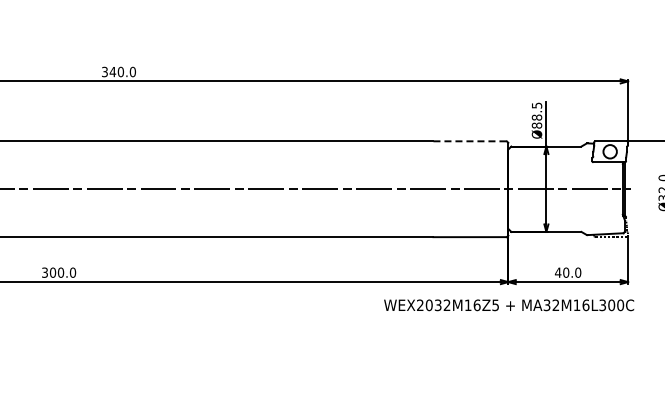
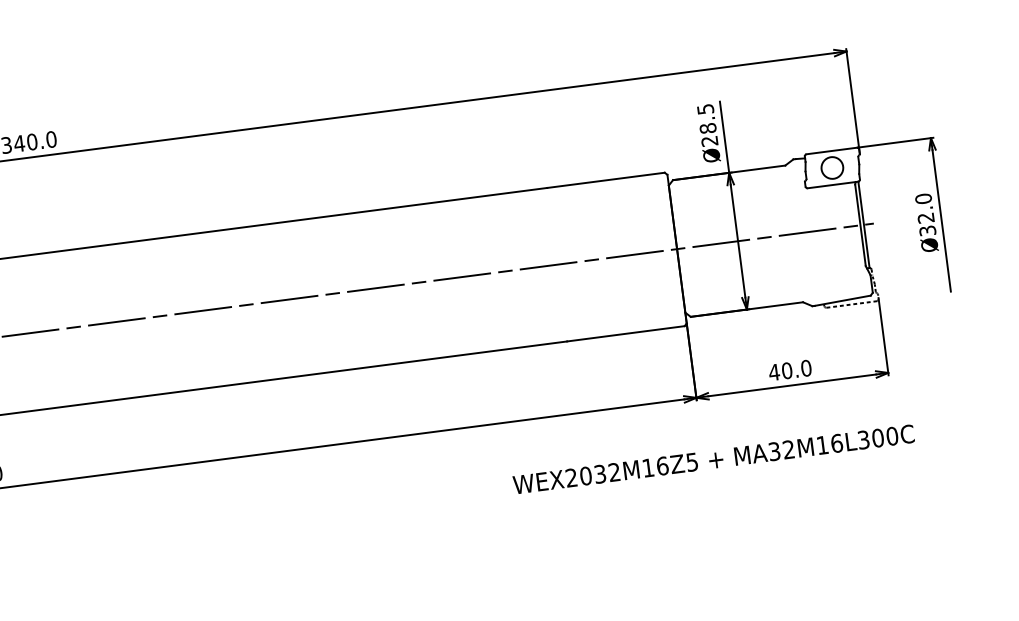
text: (537, 125) -> (710, 141), Ø88.5 -> Ø28.5
line: (470, 141) -> (606, 180), dashed -> solid
text: (509, 305) -> (714, 459), moved

